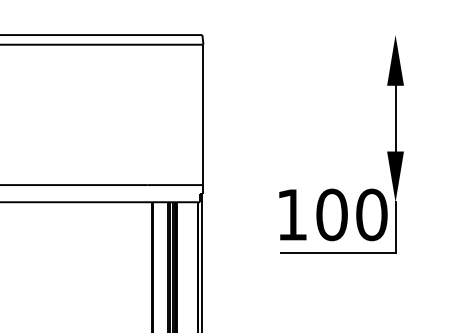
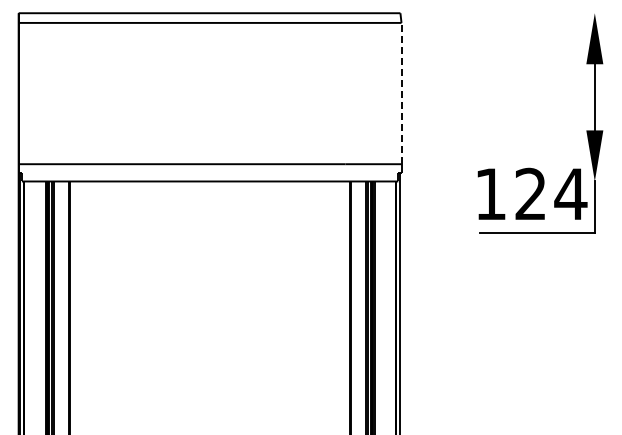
line: (203, 114) -> (401, 93), solid -> dashed
text: (352, 214) -> (551, 193), 100 -> 124

